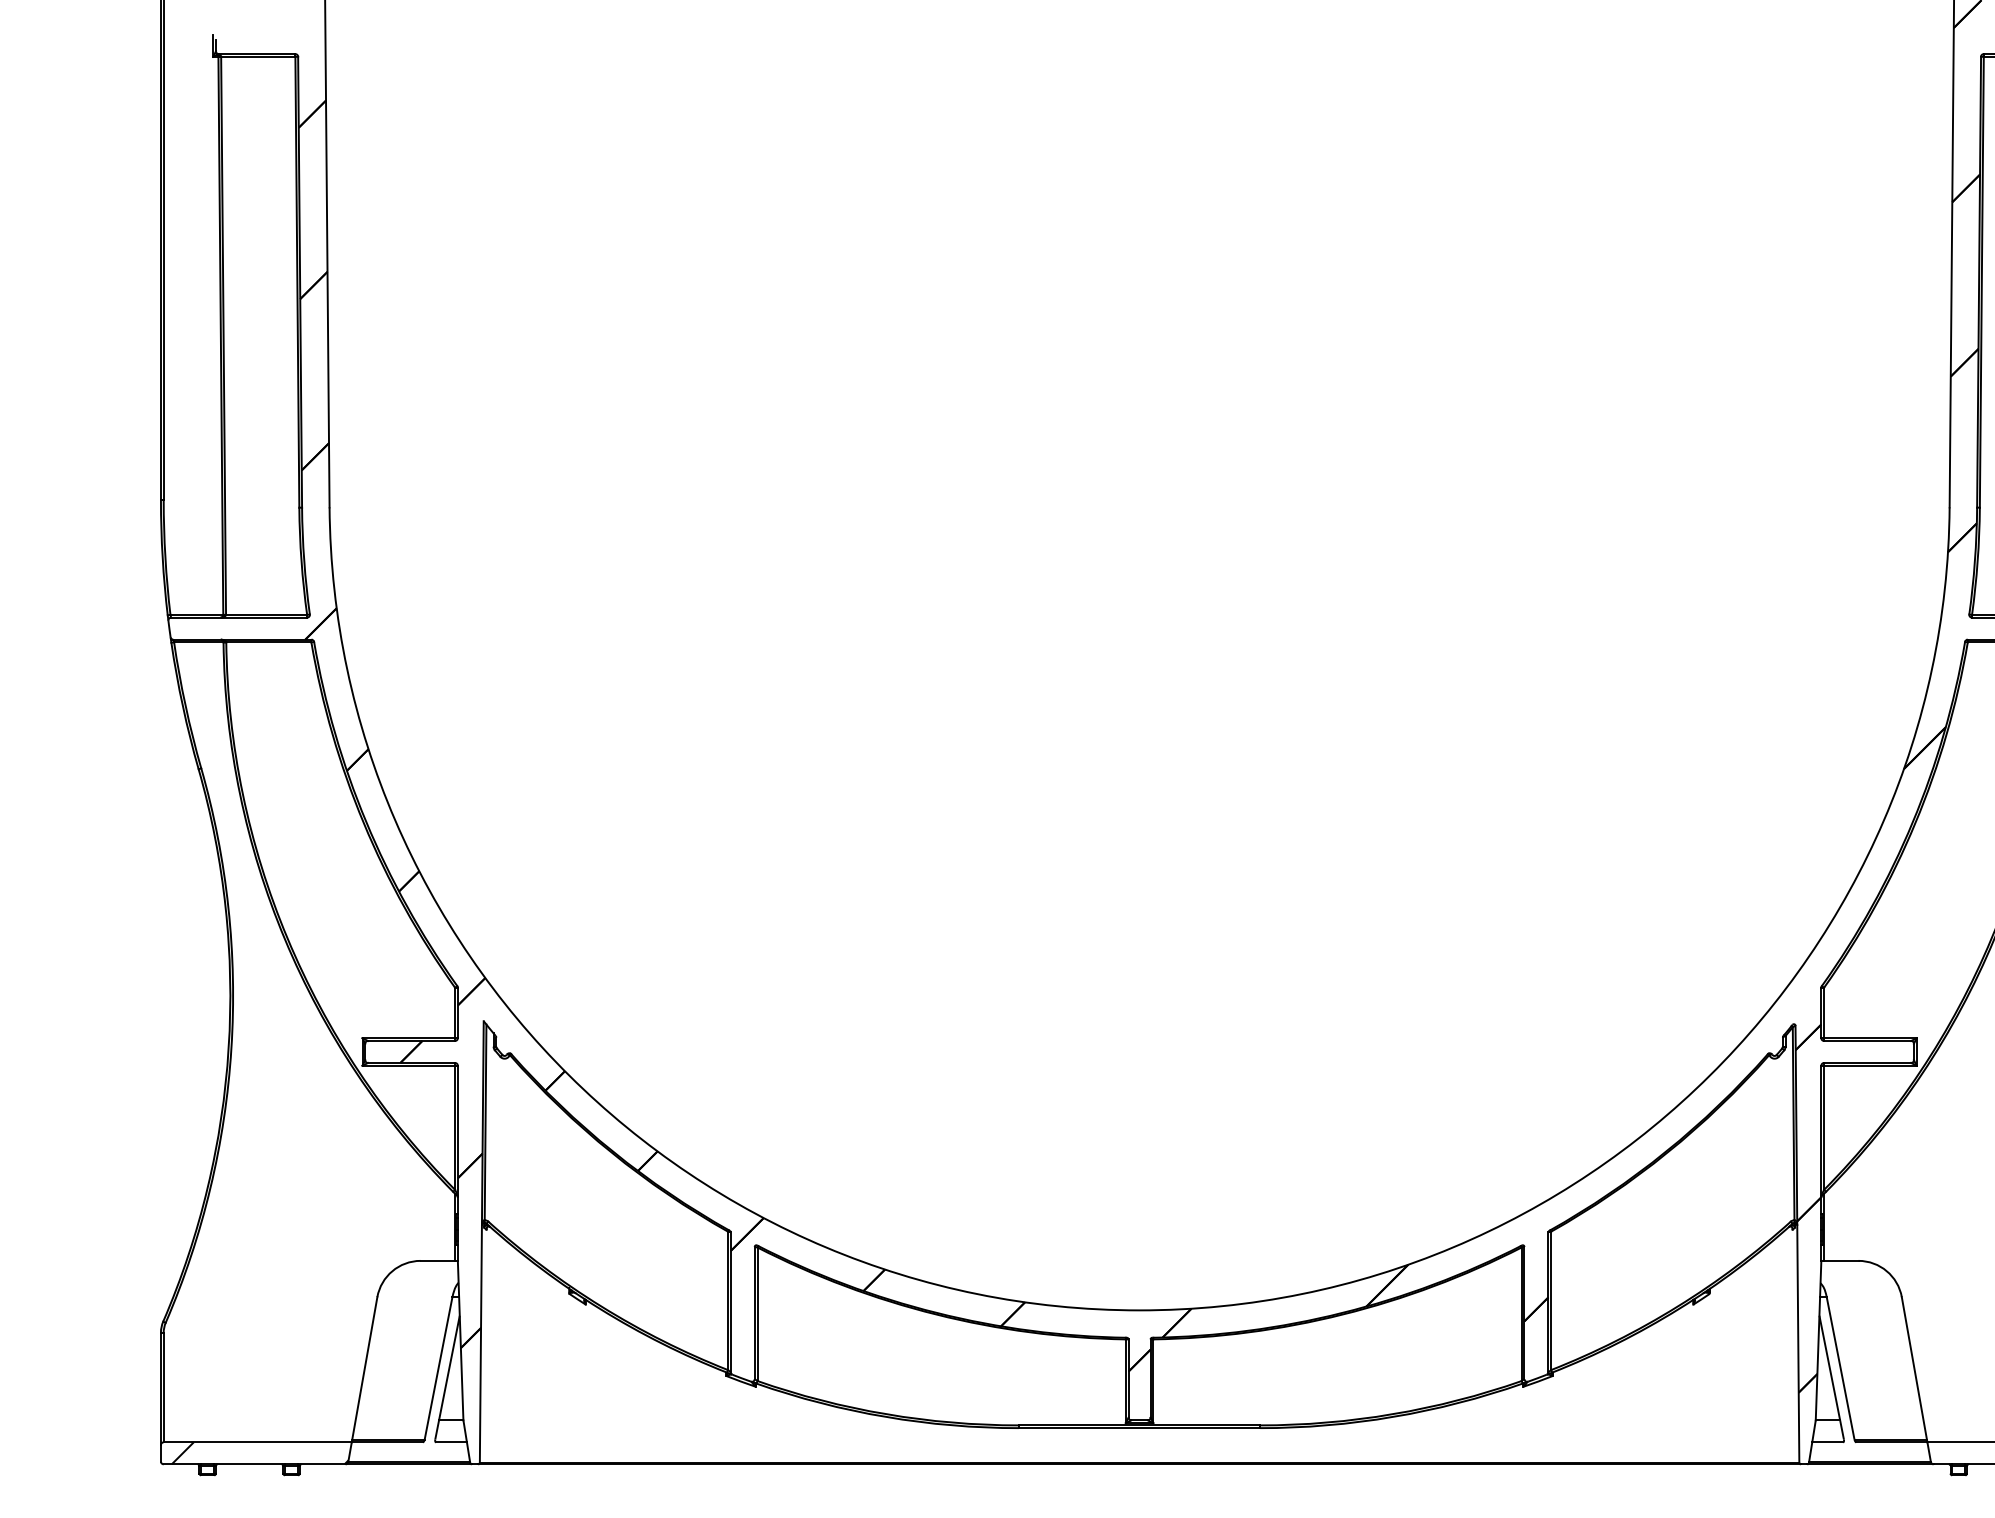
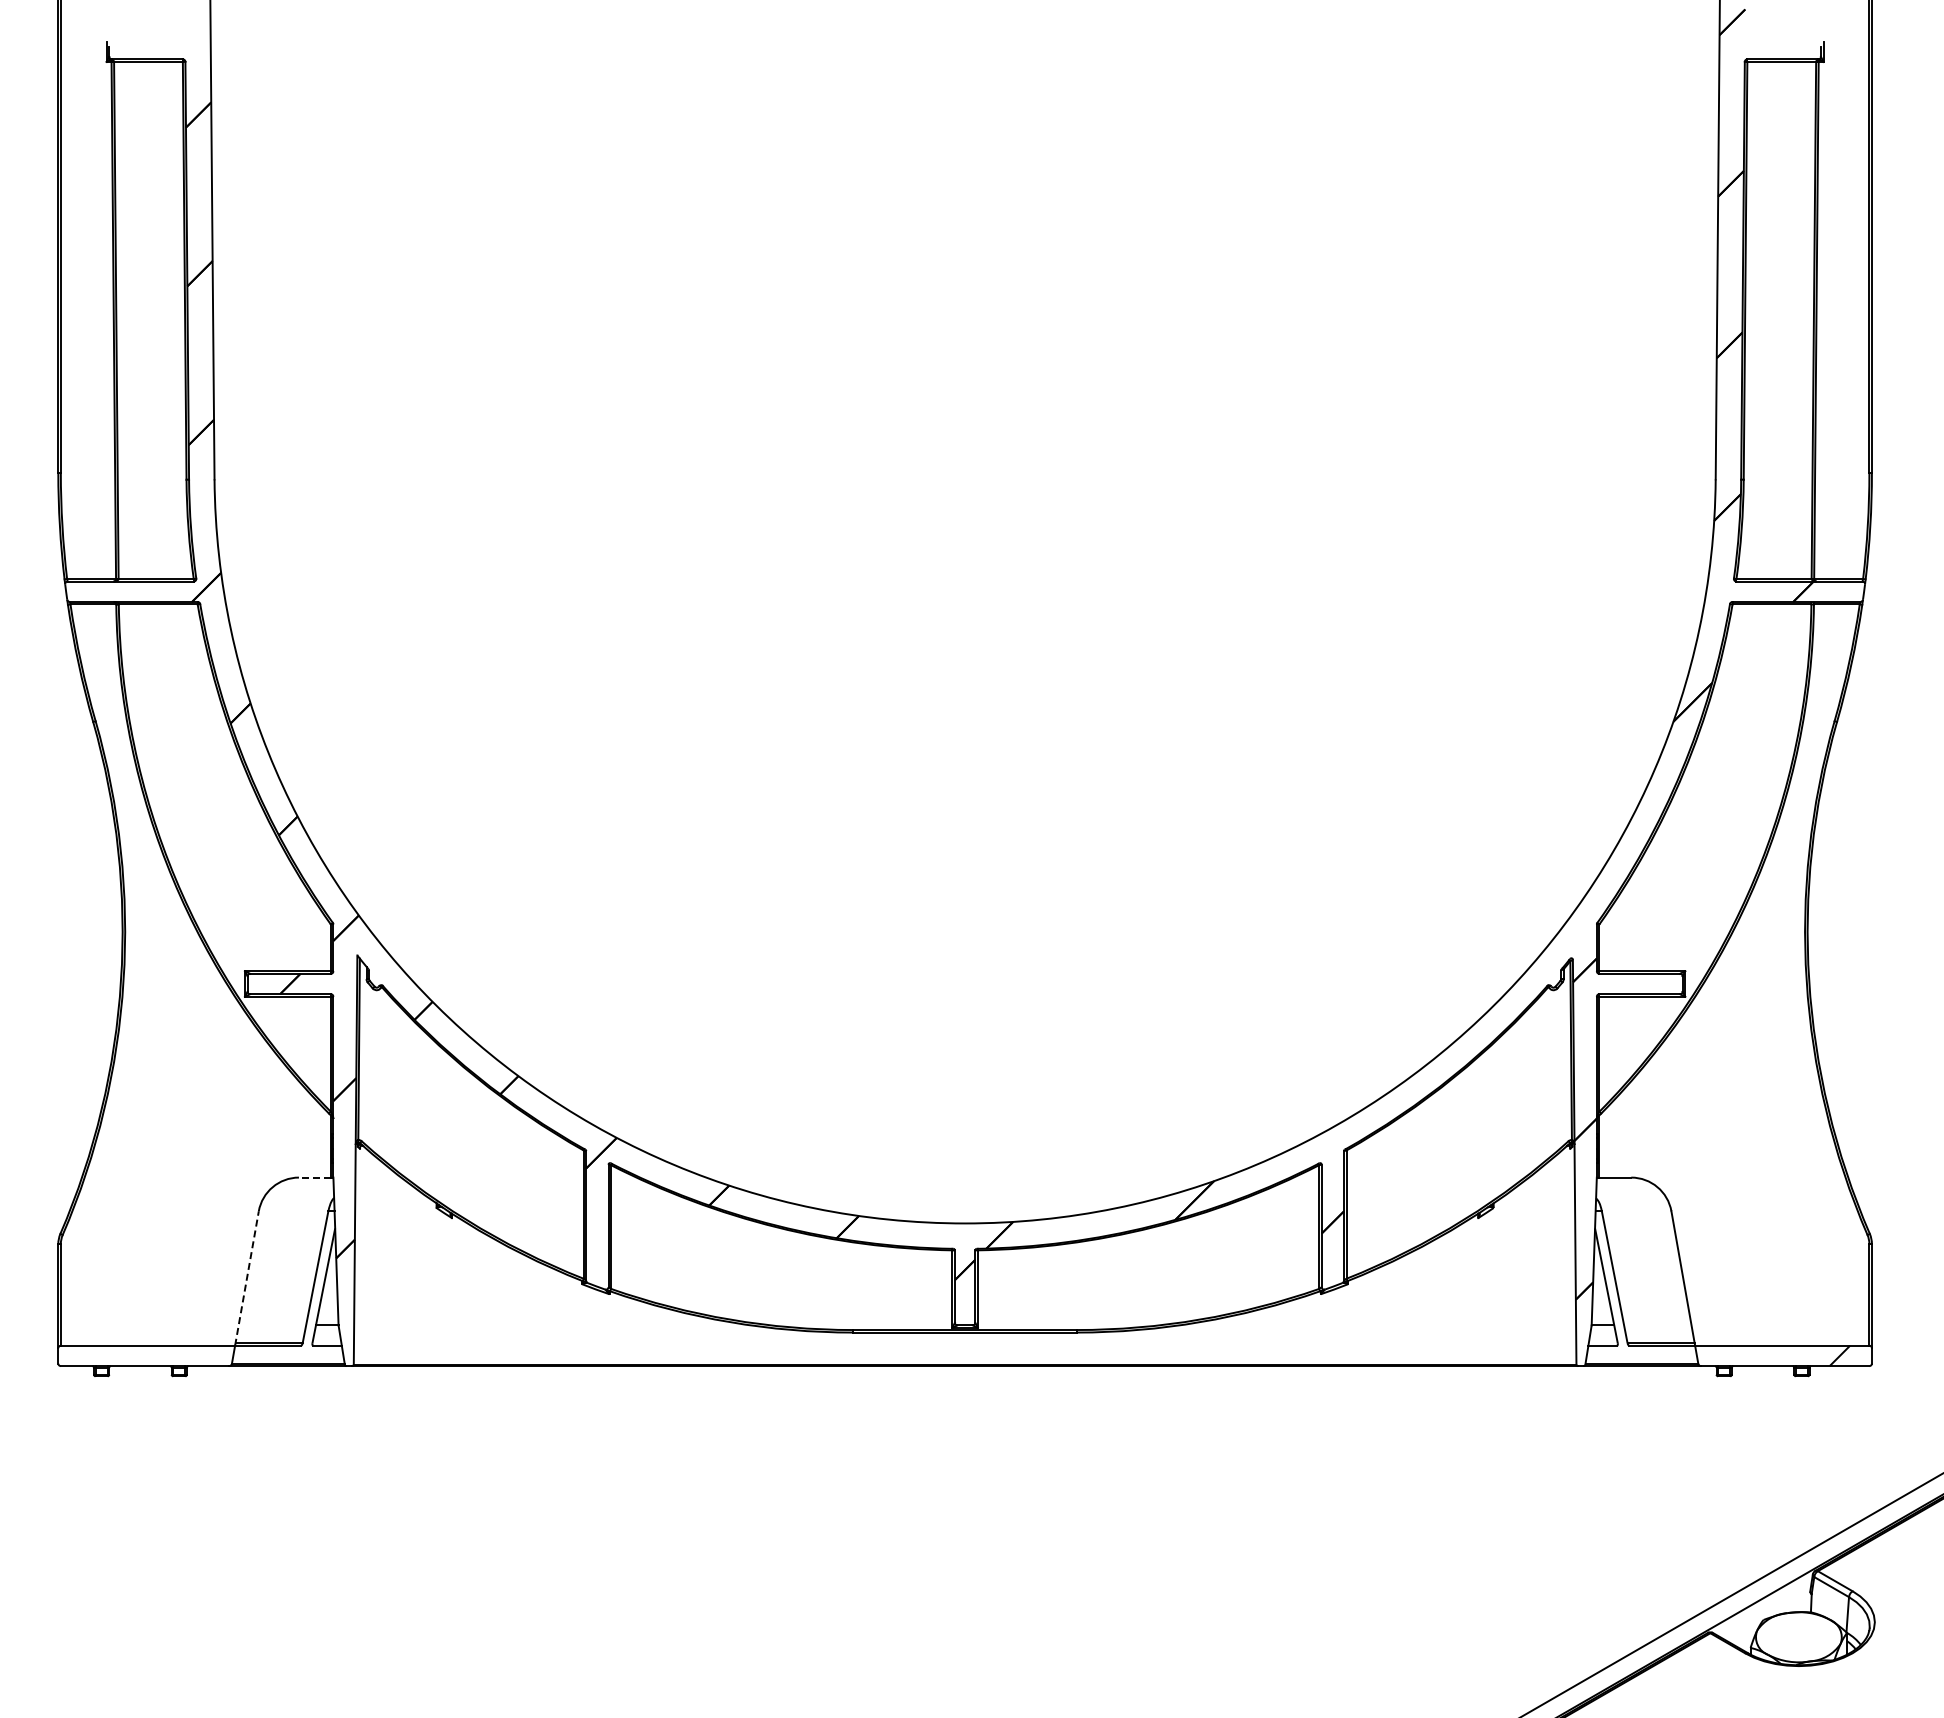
line: (437, 1260) -> (314, 1177), solid -> dashed
line: (365, 1369) -> (247, 1278), solid -> dashed
hatch: (260, 1452) -> (150, 1355), removed

